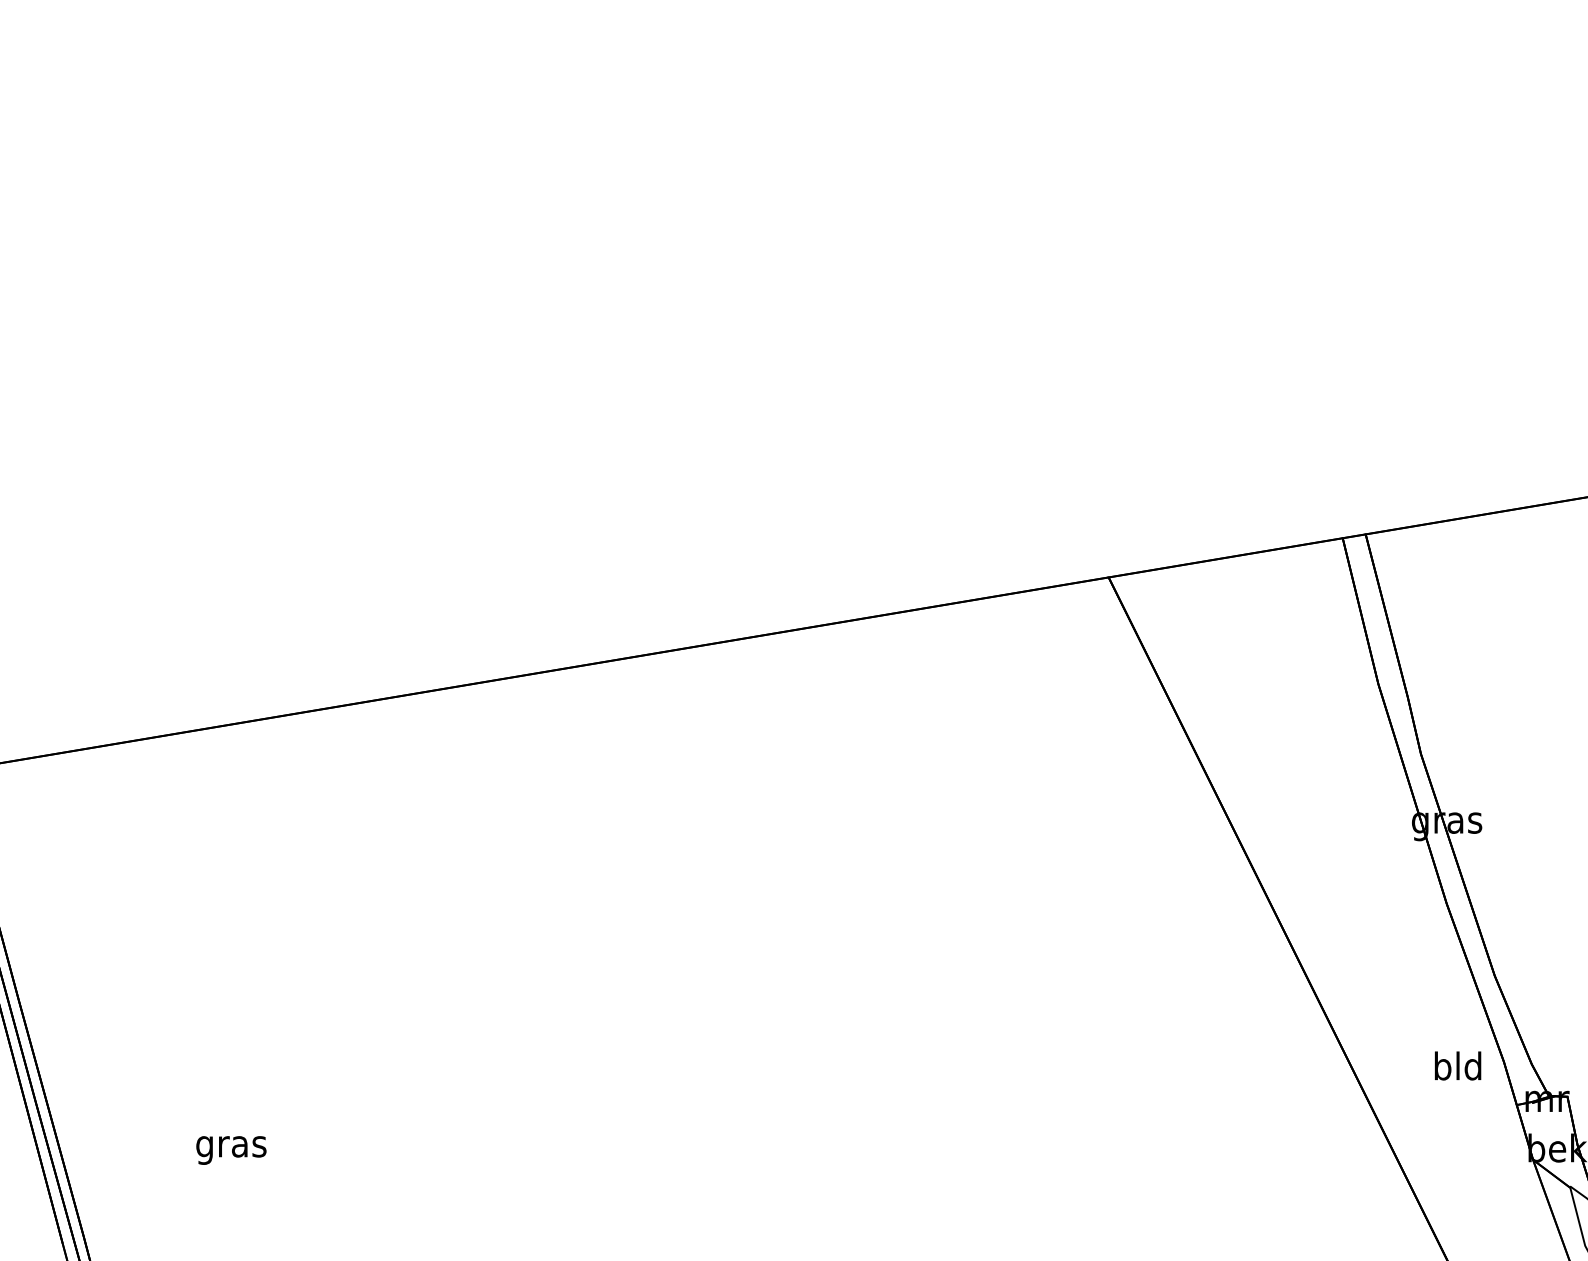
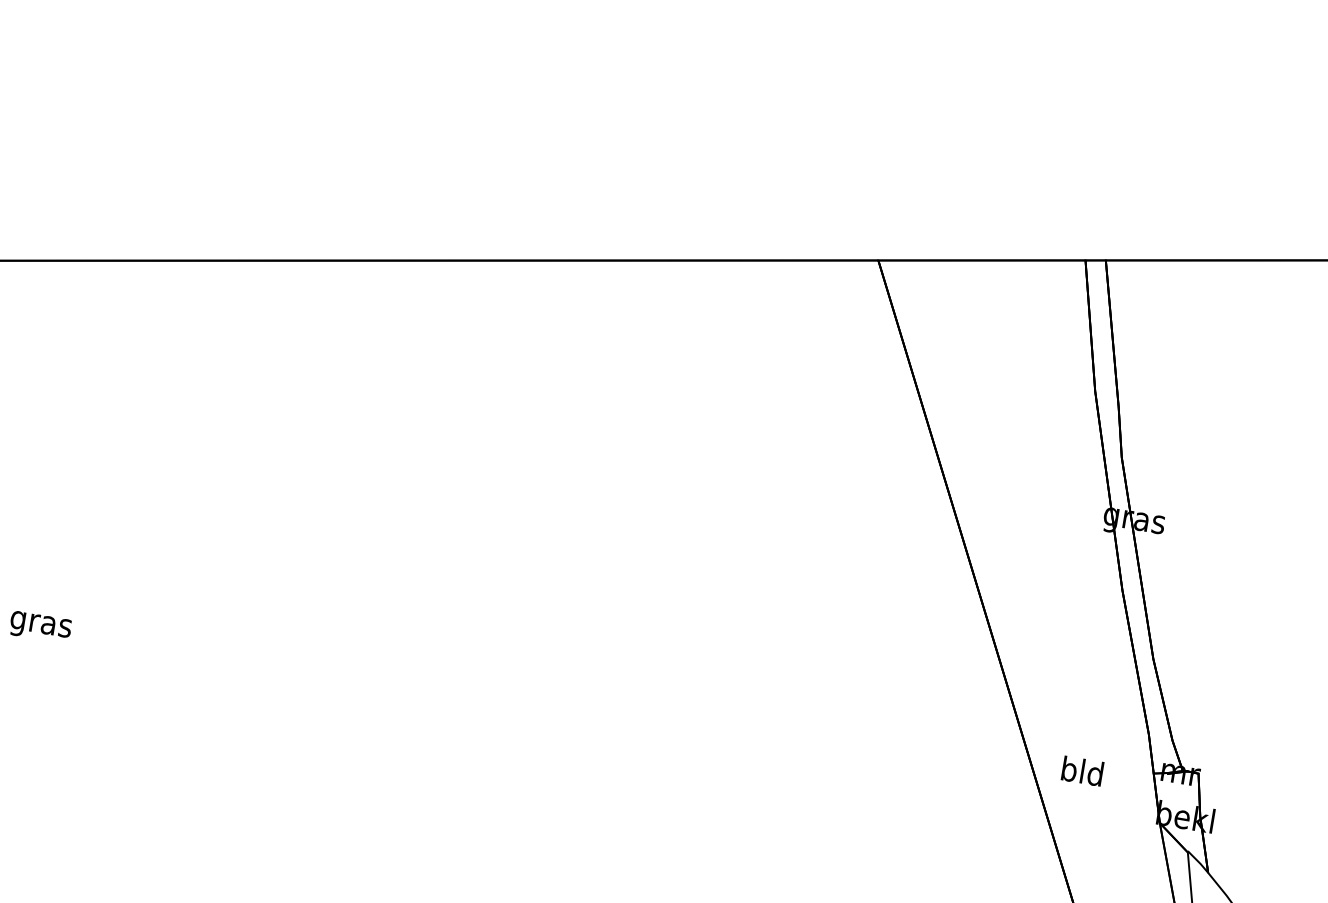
text: (1458, 1065) -> (1083, 770), moved

